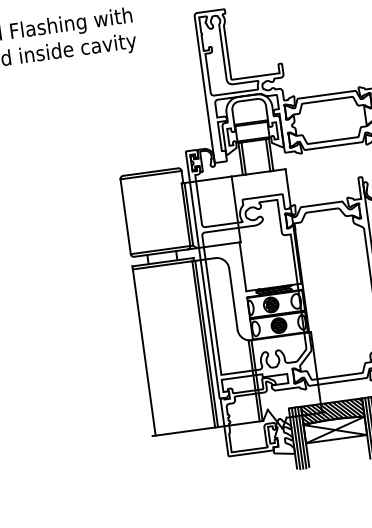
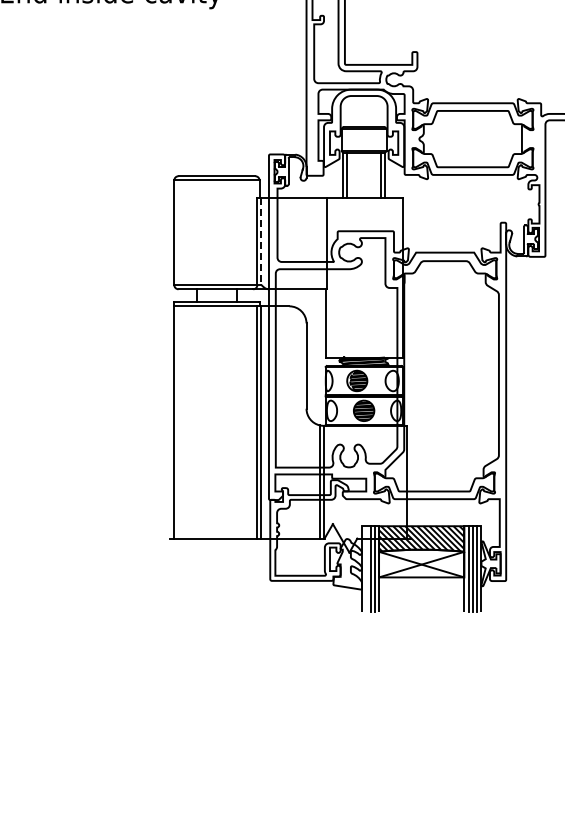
line: (188, 214) -> (261, 241), solid -> dashed
line: (296, 438) -> (366, 568), removed

